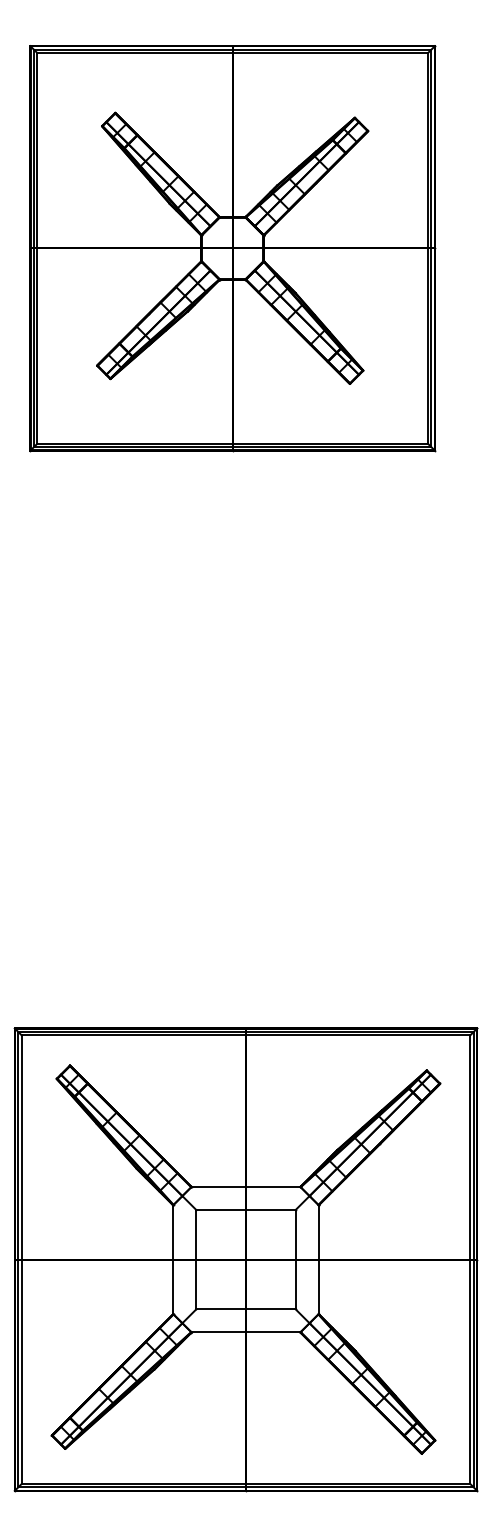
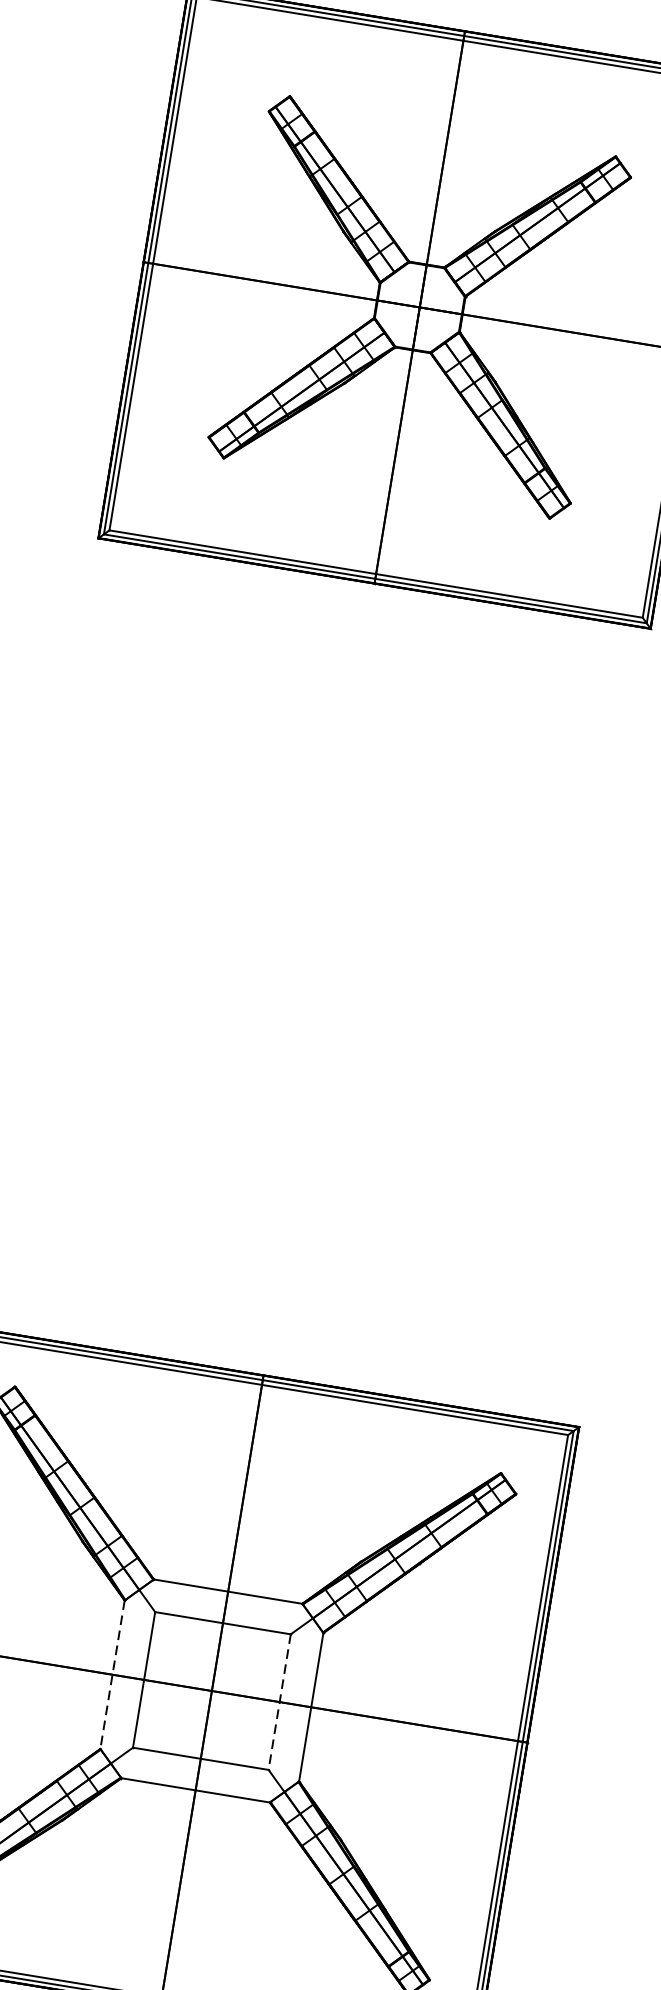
line: (295, 1259) -> (279, 1701), solid -> dashed
line: (173, 1260) -> (112, 1675), solid -> dashed

